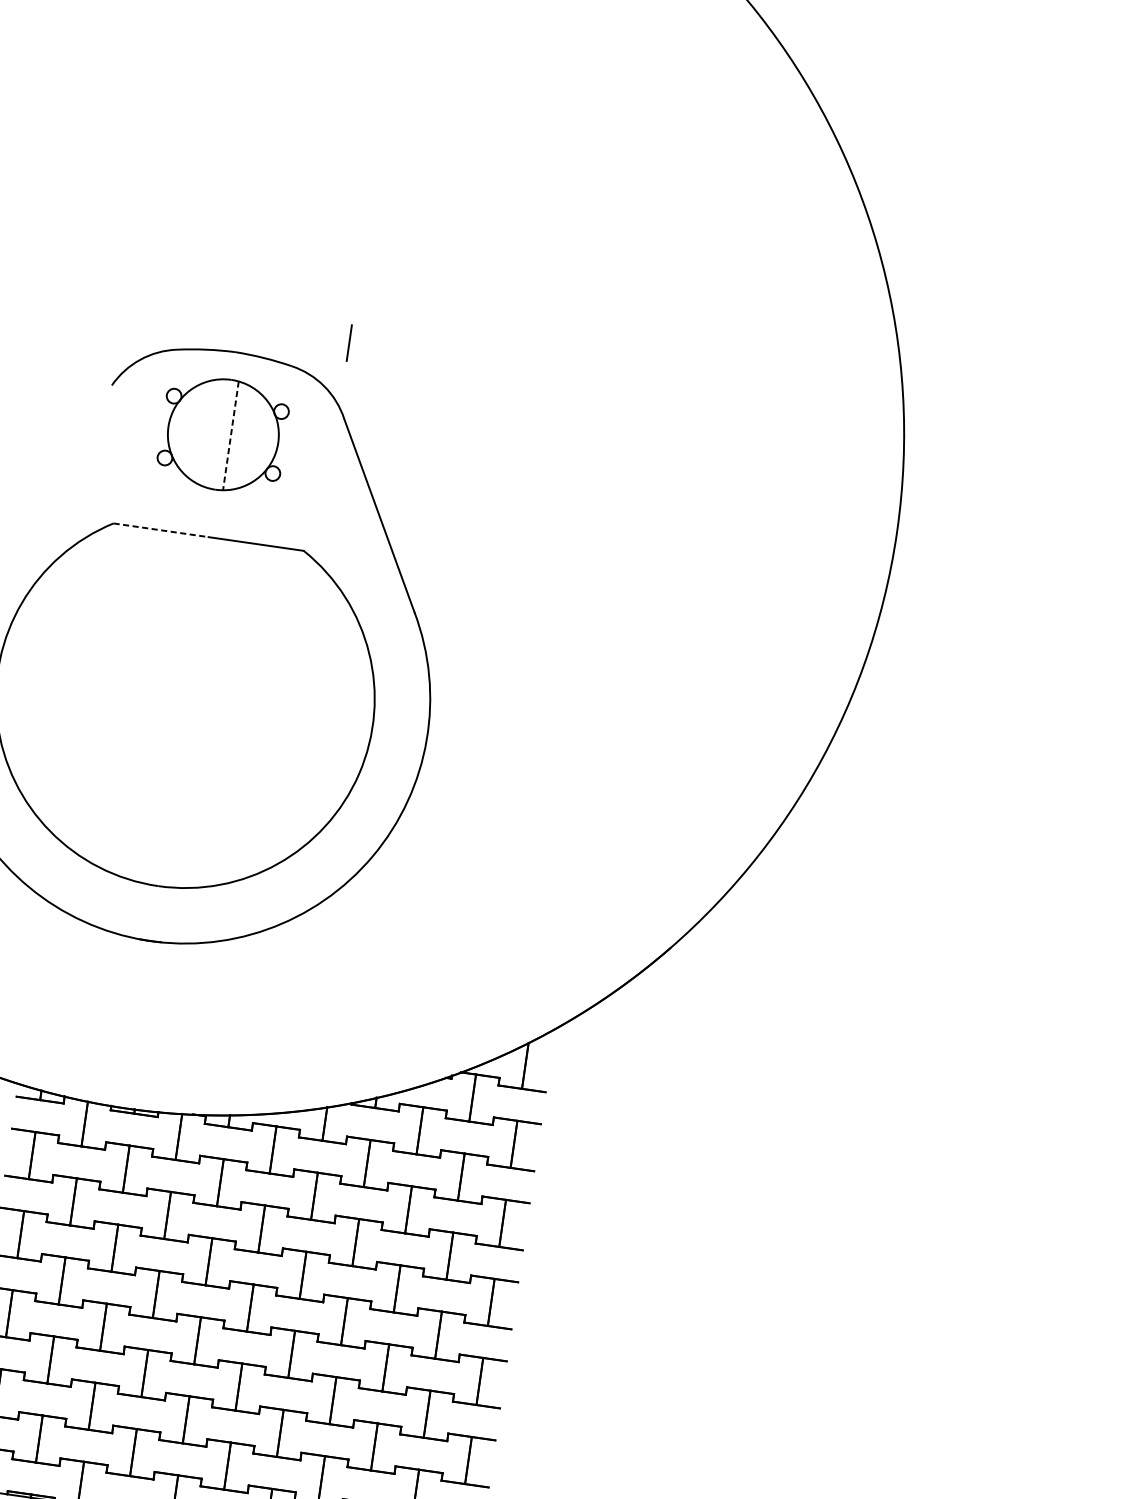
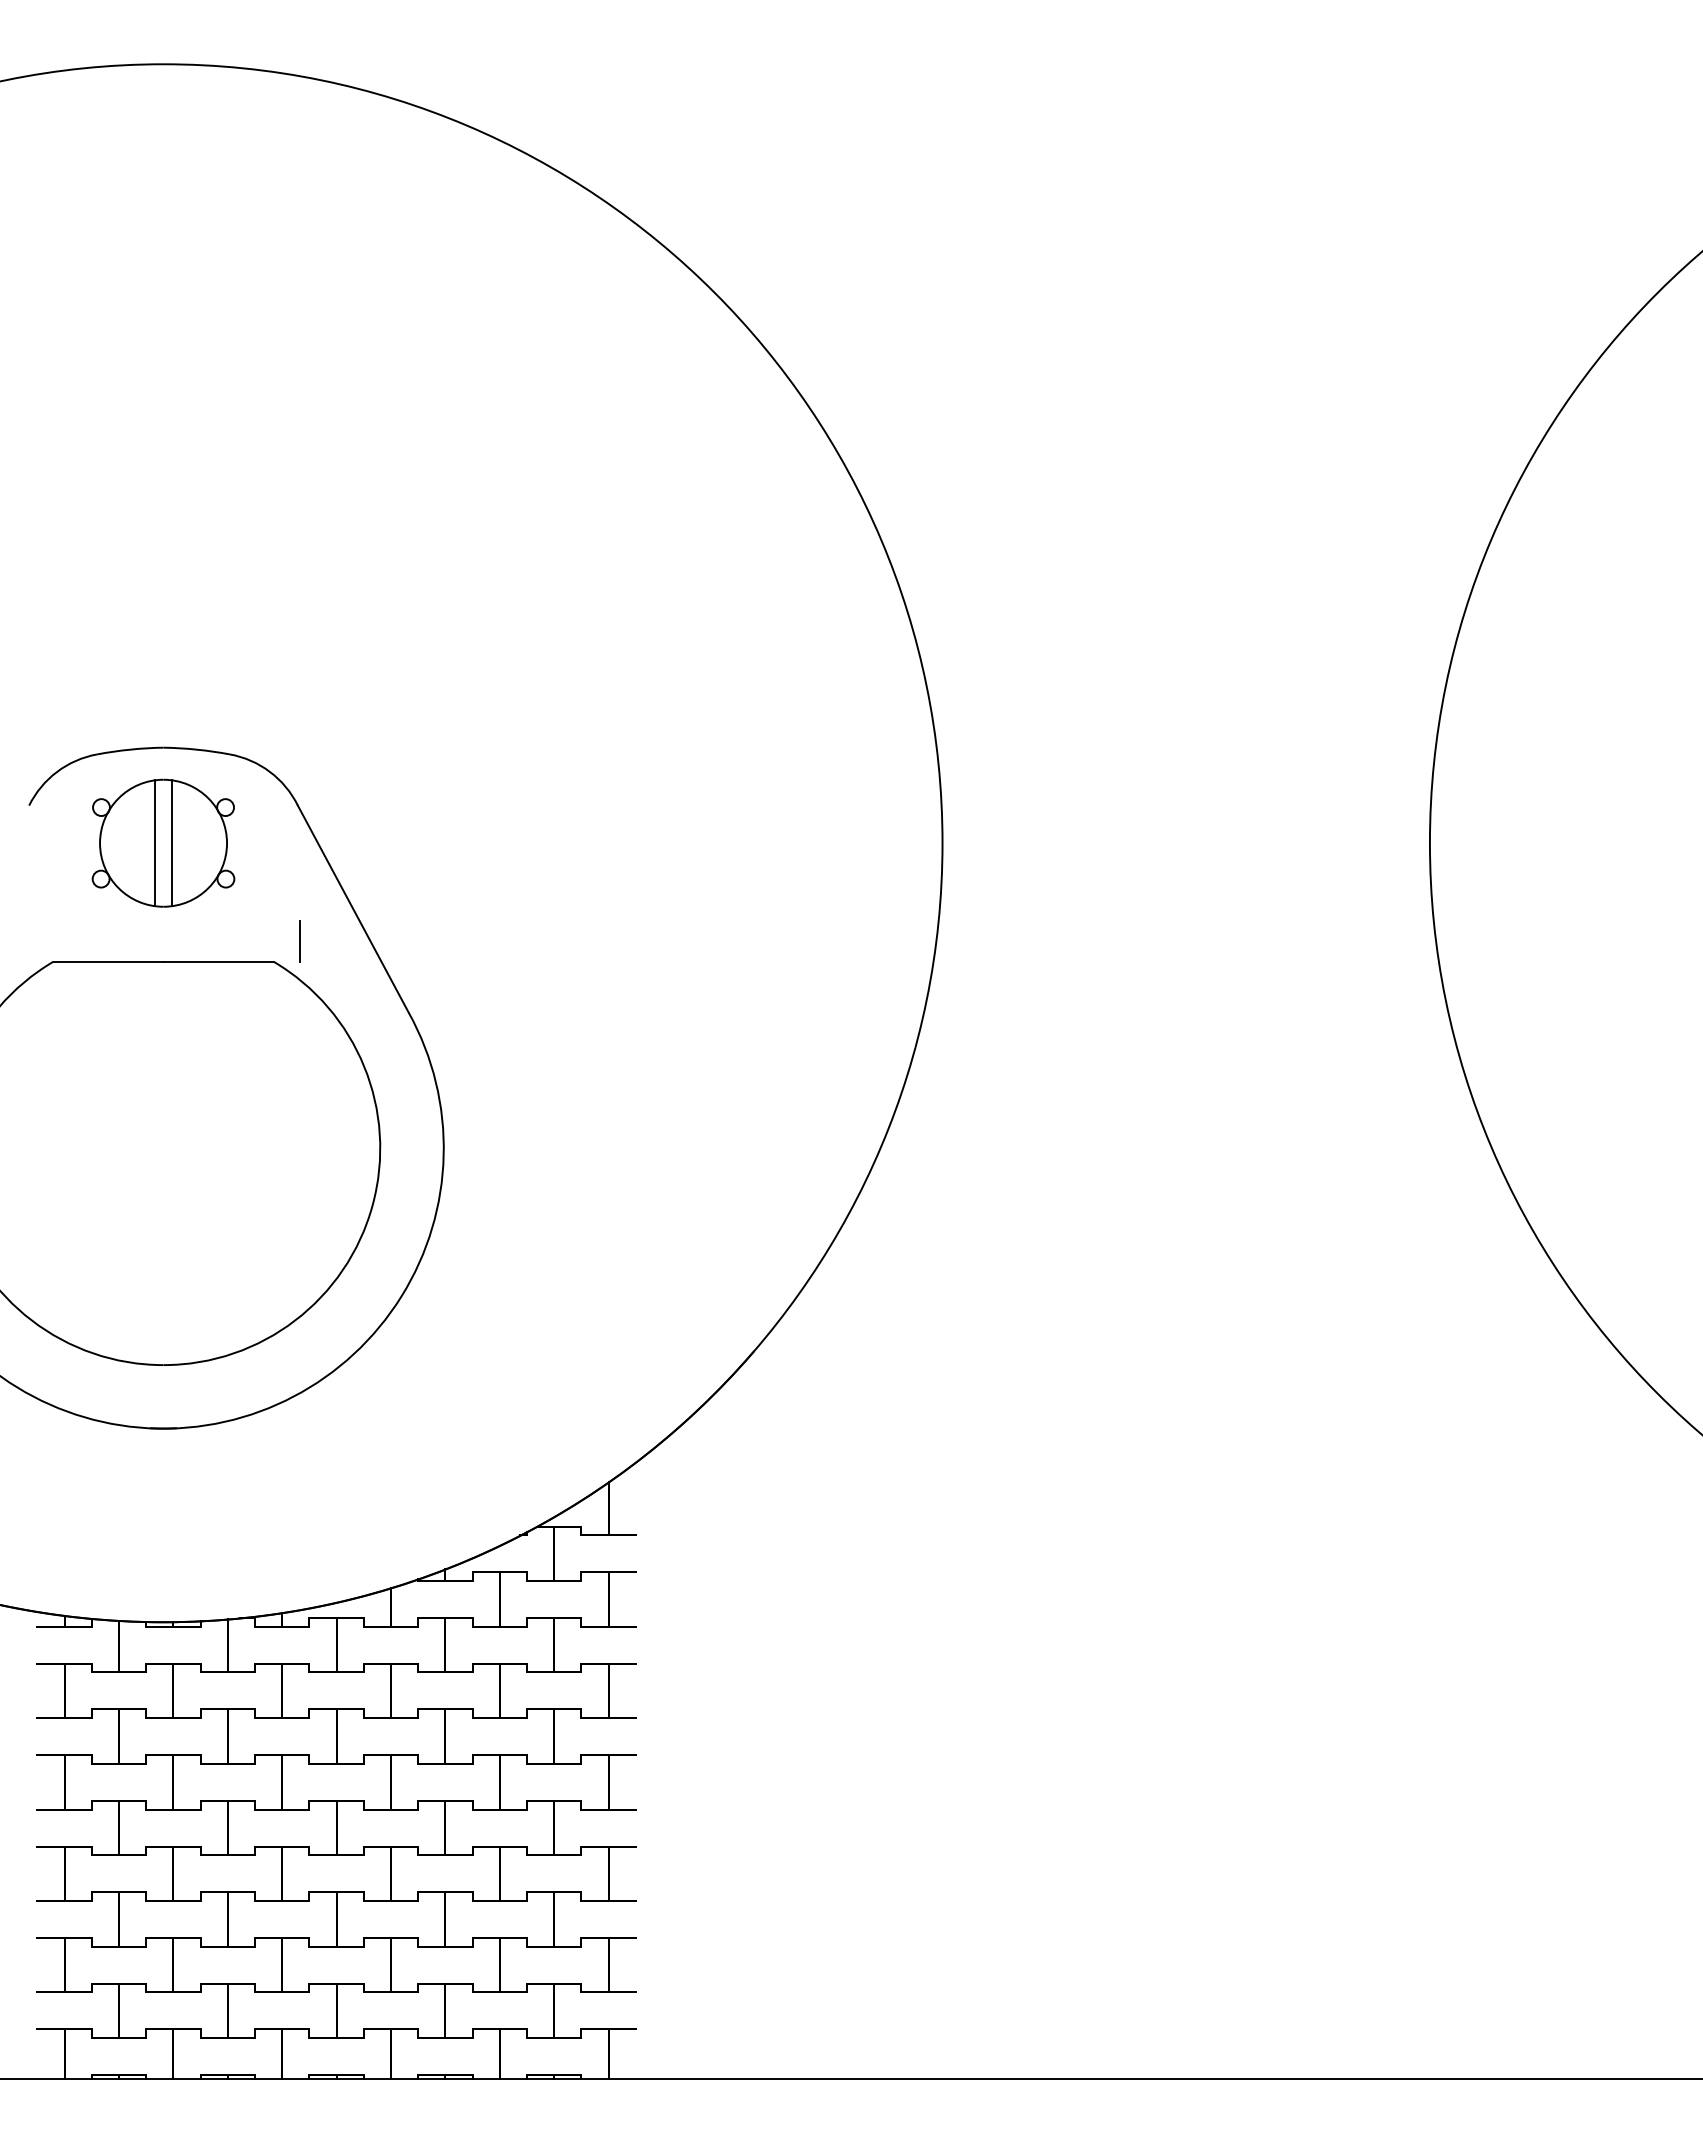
line: (348, 342) -> (299, 941), moved
line: (215, 433) -> (154, 843), added
line: (231, 436) -> (172, 843), dashed -> solid
line: (161, 530) -> (108, 961), dashed -> solid

